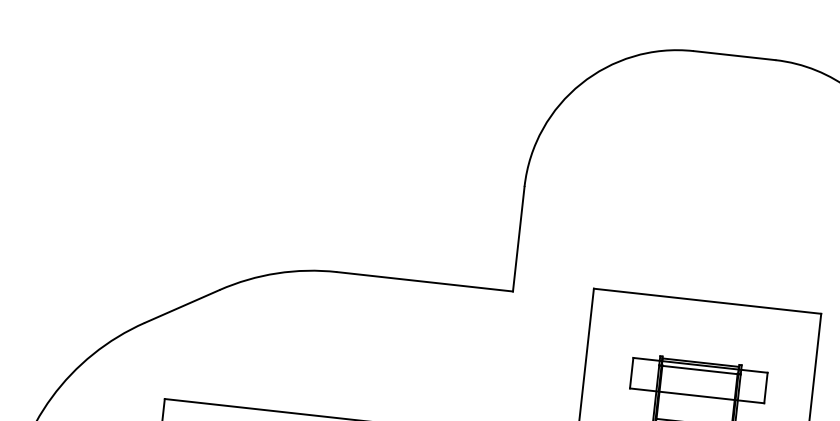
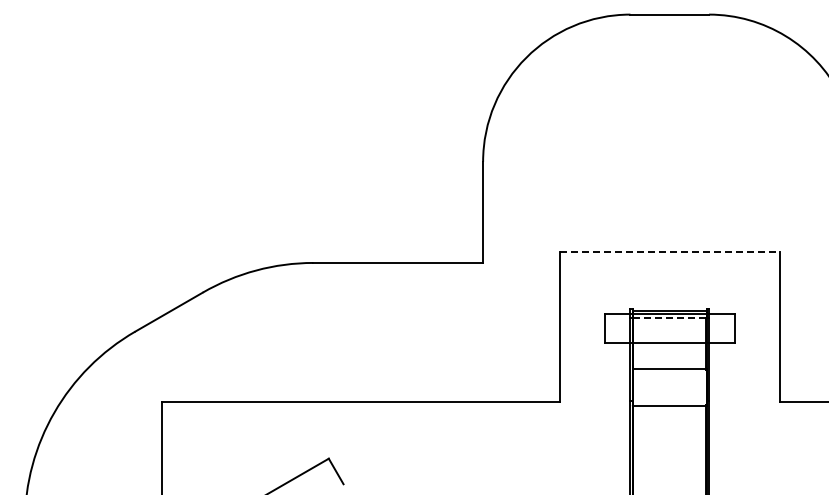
line: (707, 300) -> (669, 251), solid -> dashed
line: (699, 370) -> (669, 318), solid -> dashed

